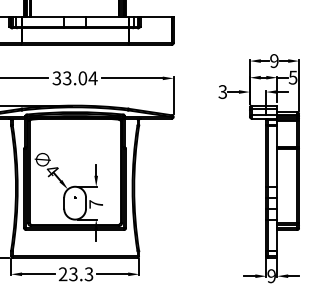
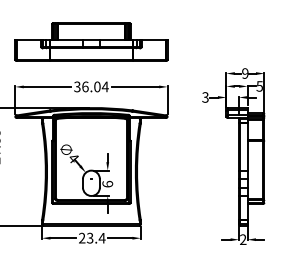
text: (67, 77) -> (85, 86), 33.04 -> 36.04
text: (95, 203) -> (107, 183), 7 -> 6
text: (88, 273) -> (101, 237), 23.3 -> 23.4
text: (272, 277) -> (243, 240), 9 -> 2

